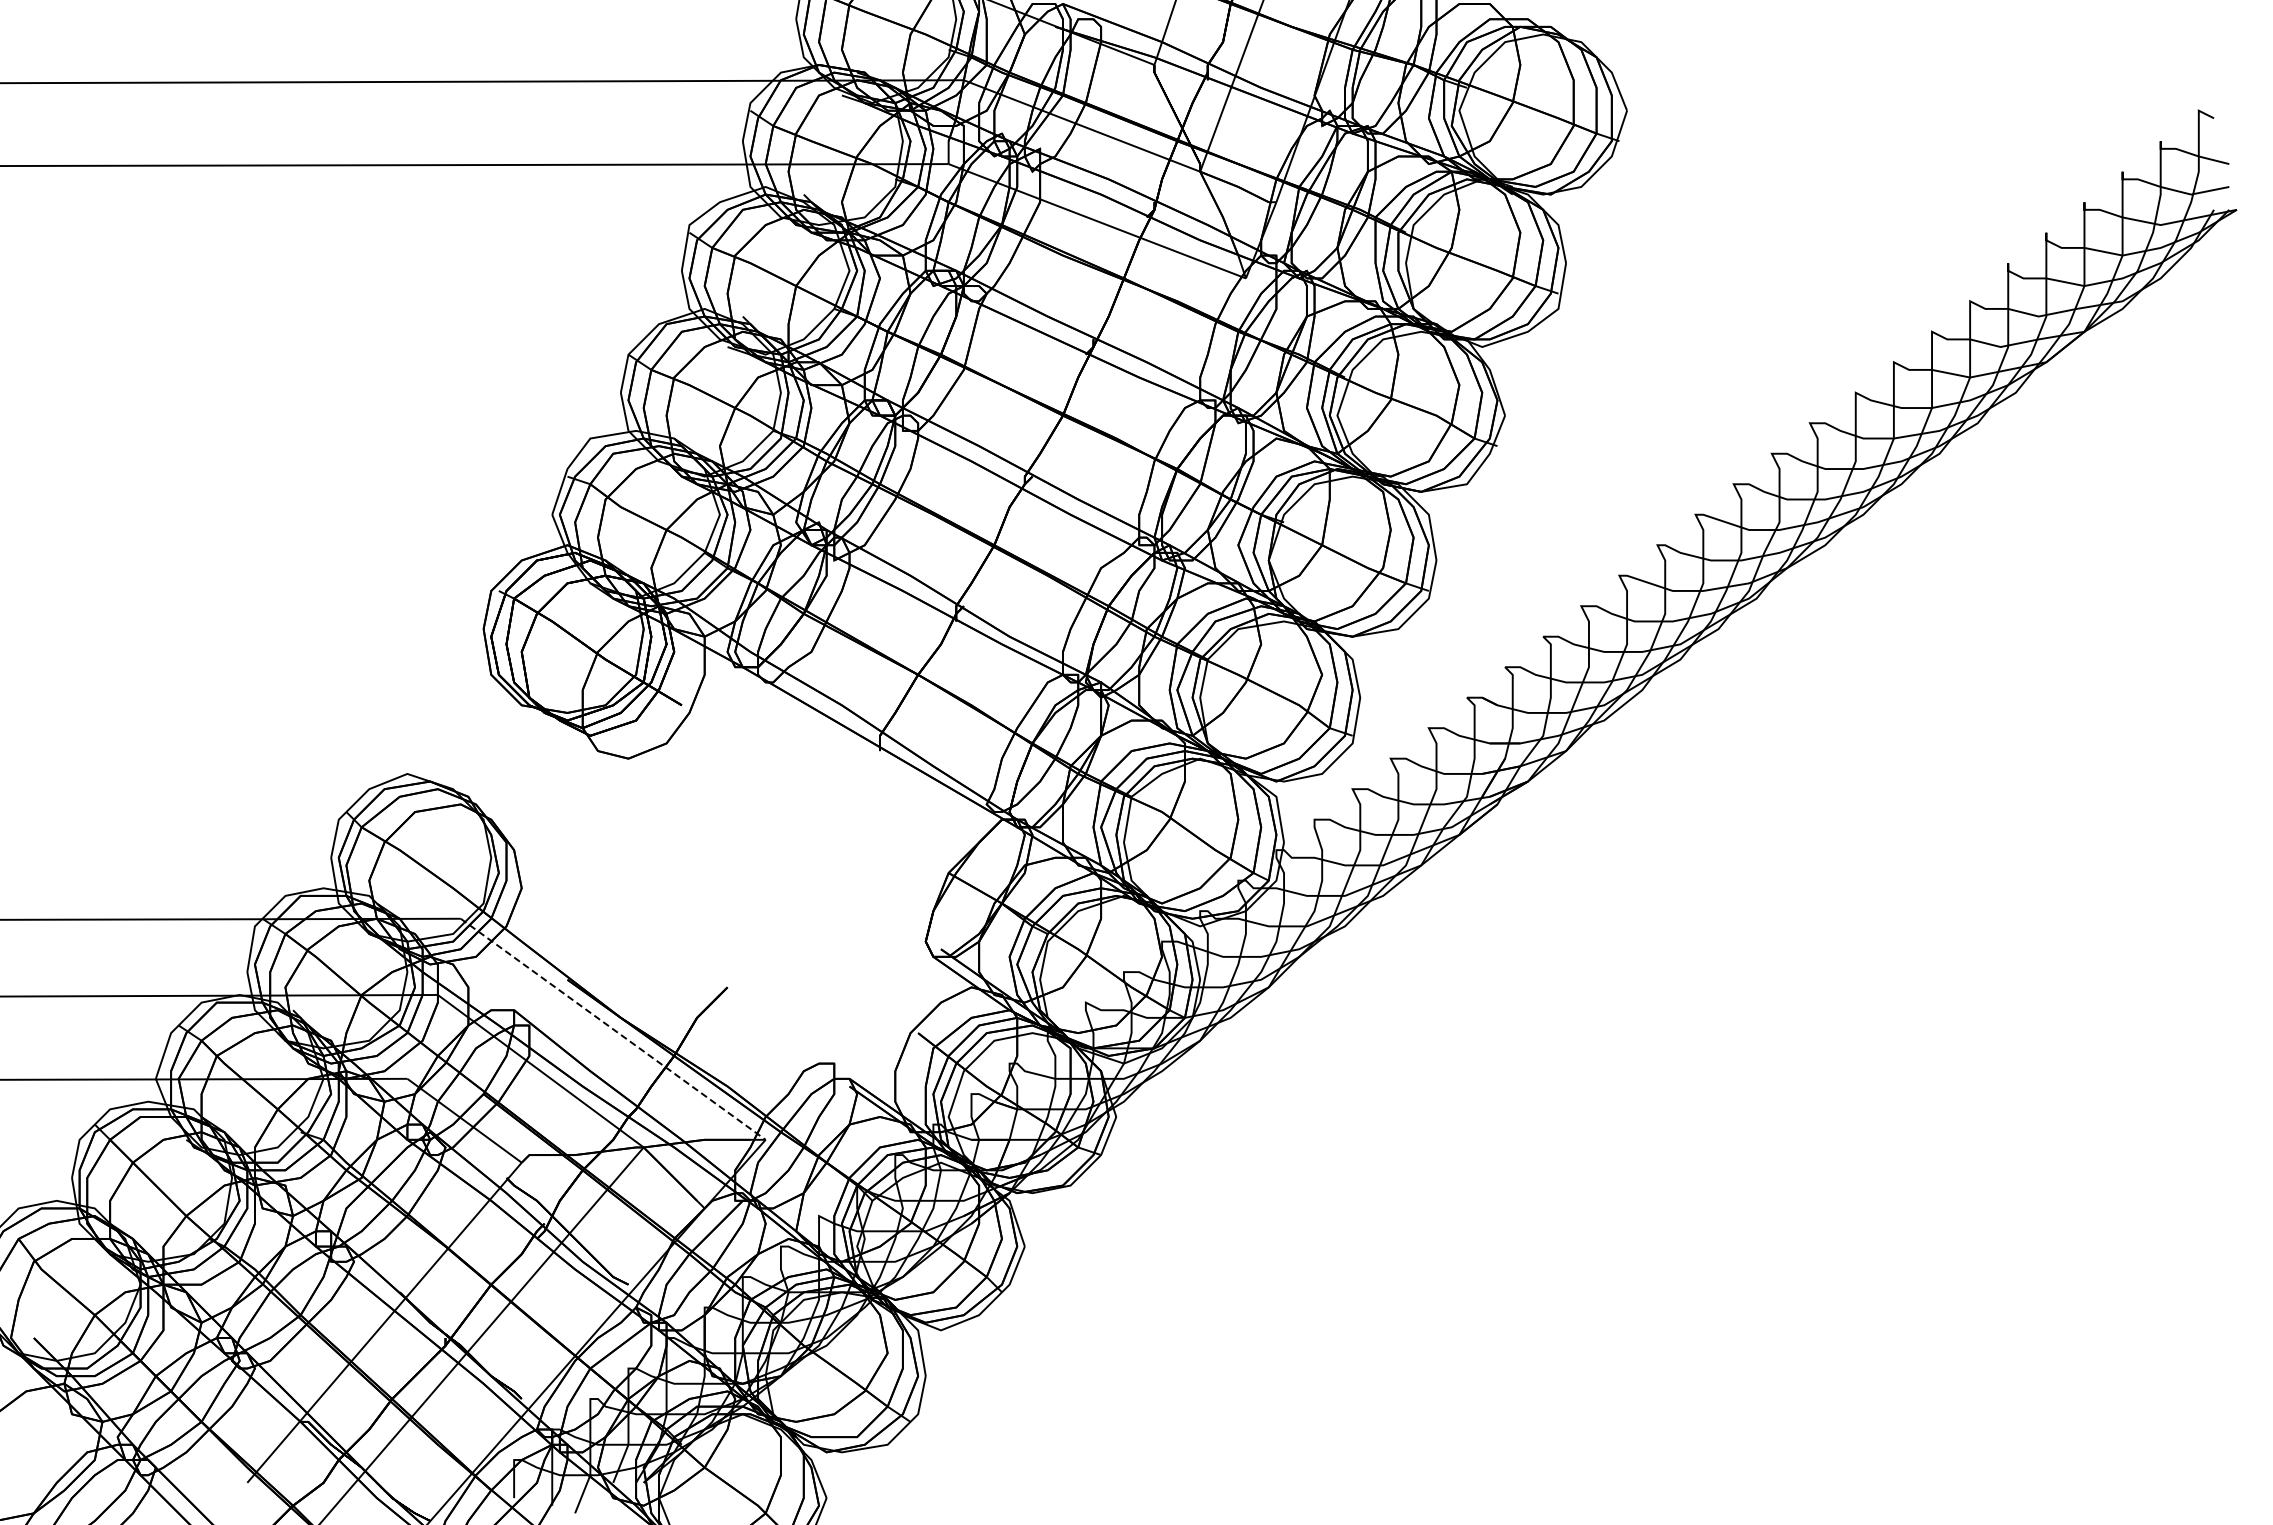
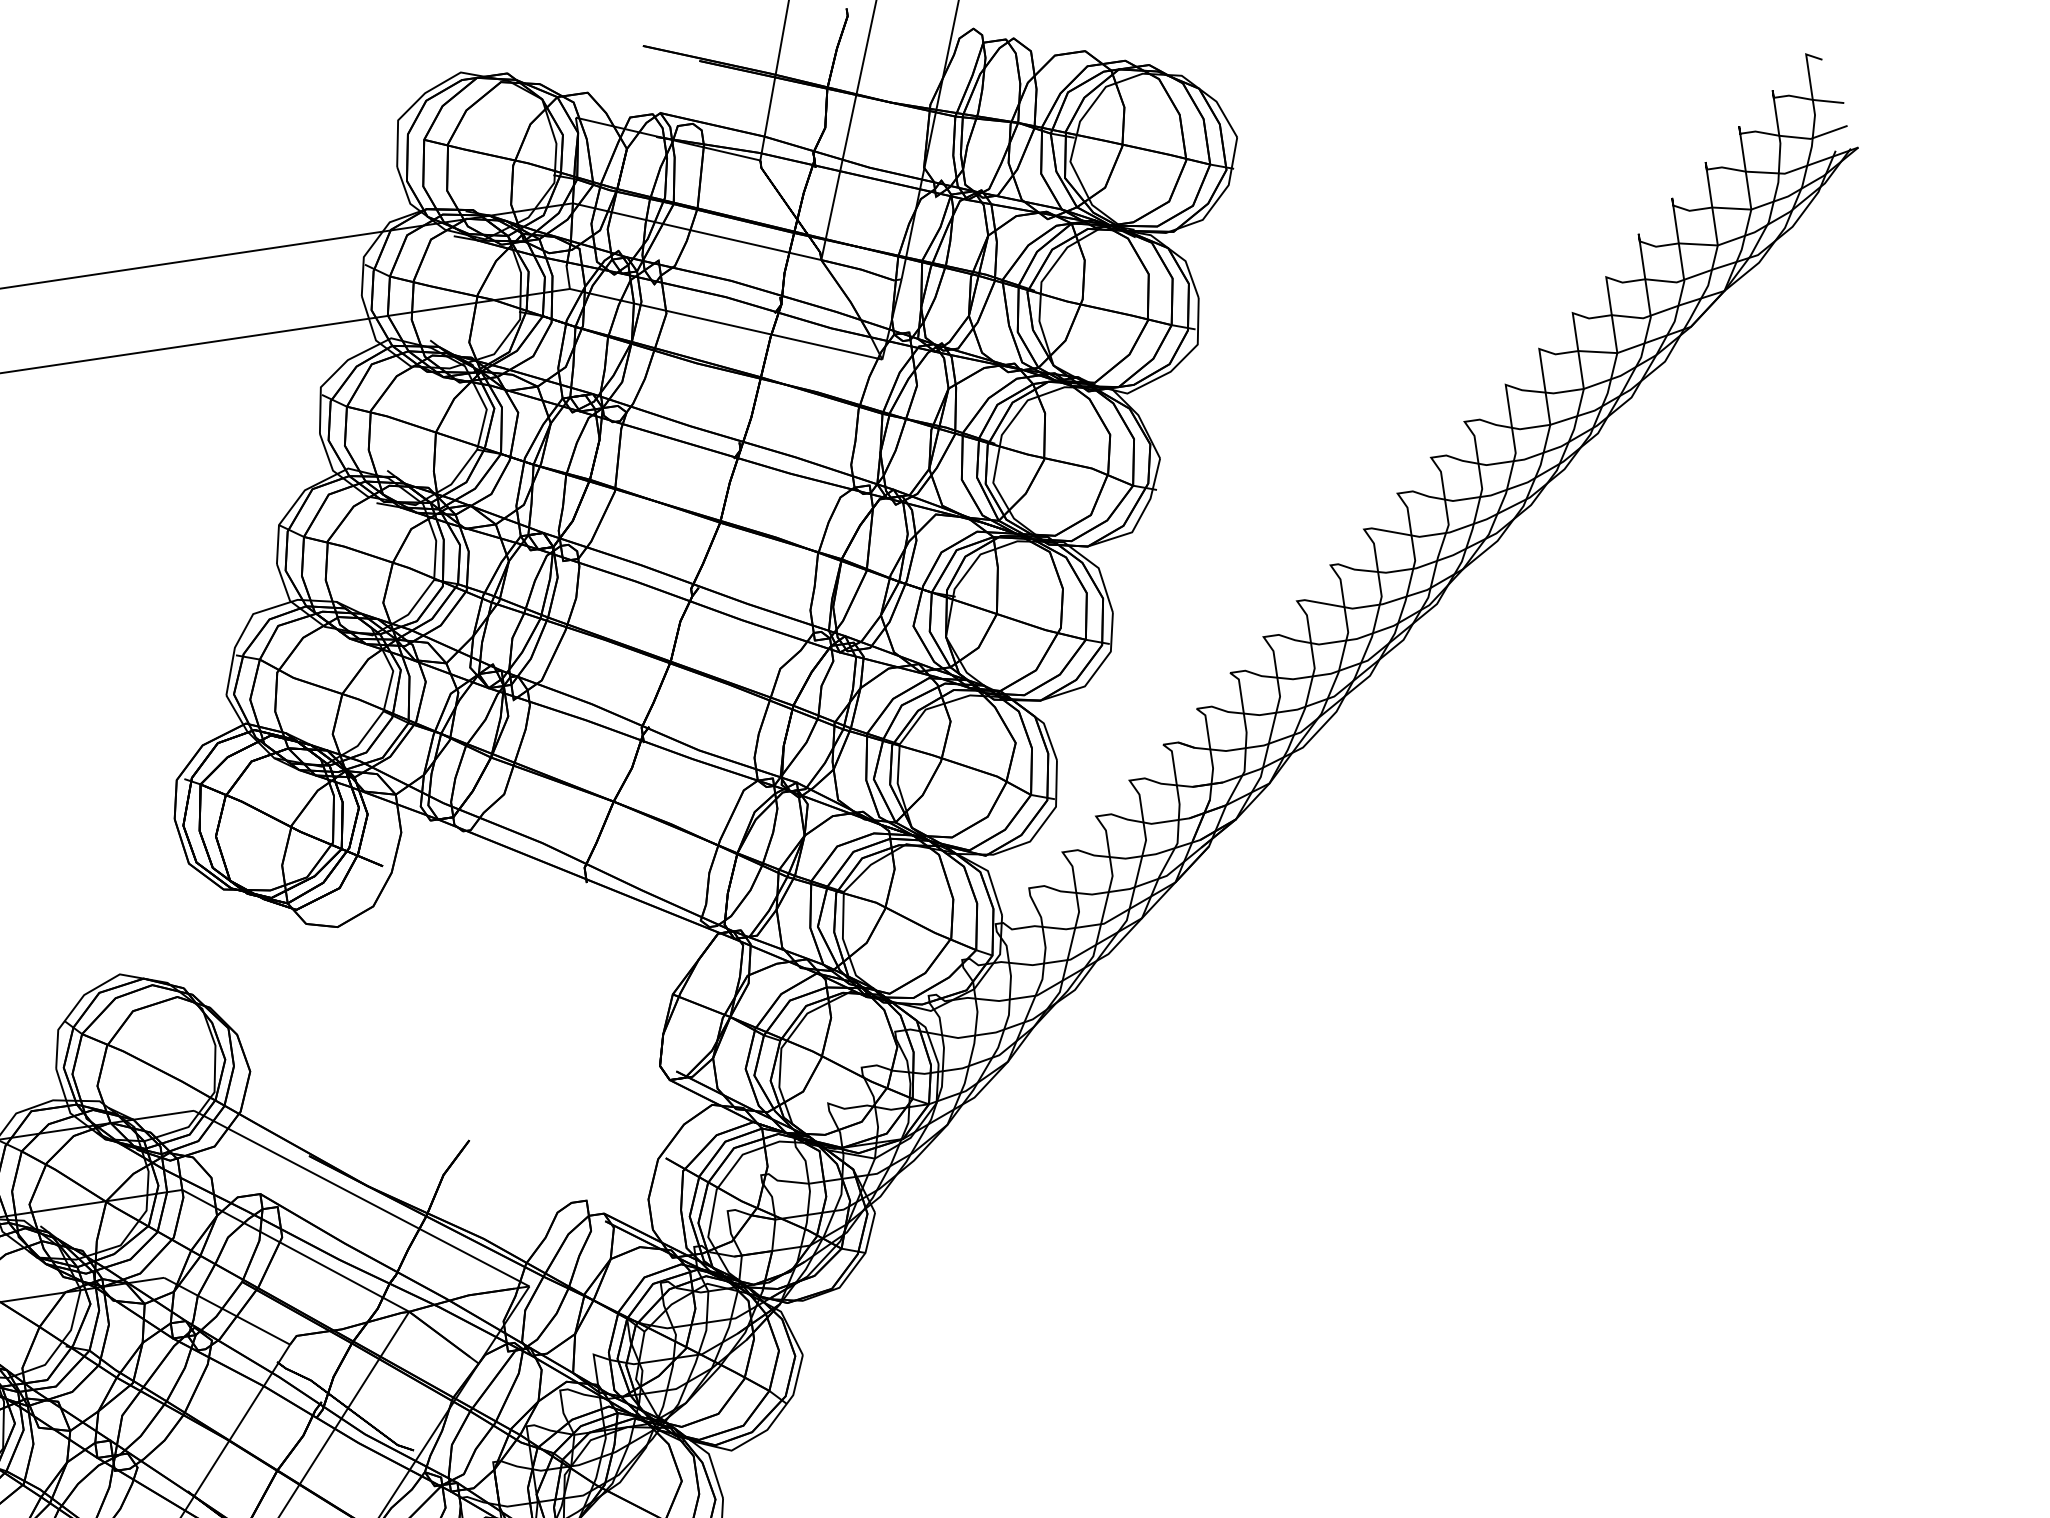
line: (613, 1029) -> (362, 1198), dashed -> solid

